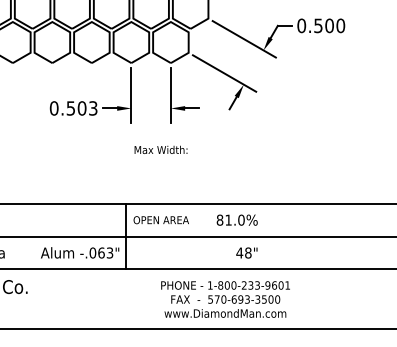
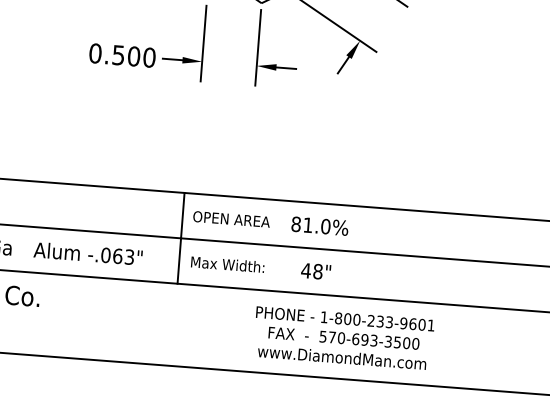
text: (93, 108) -> (149, 57), 0.503 -> 0.500
text: (160, 149) -> (227, 263), moved
text: (236, 219) -> (319, 225), moved
text: (80, 252) -> (88, 253), moved
text: (246, 252) -> (315, 270), moved
text: (225, 299) -> (343, 338), moved

